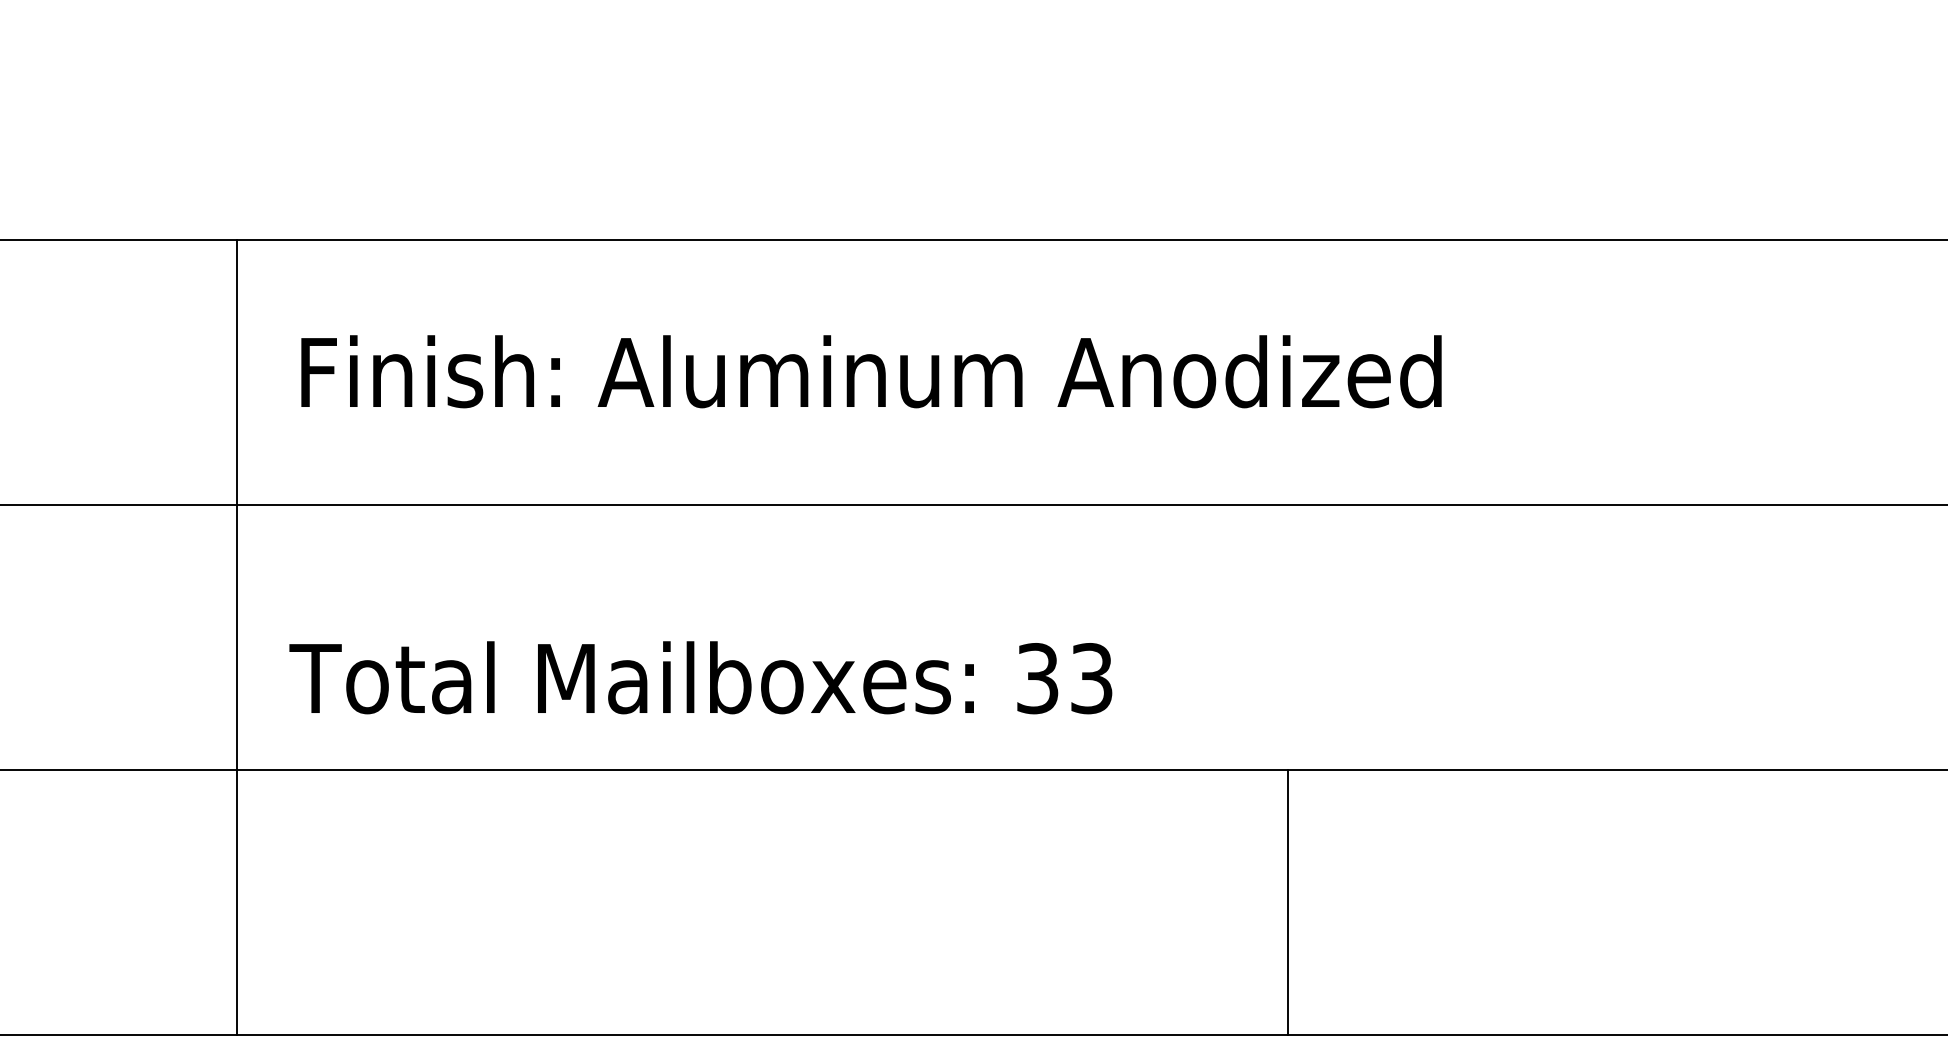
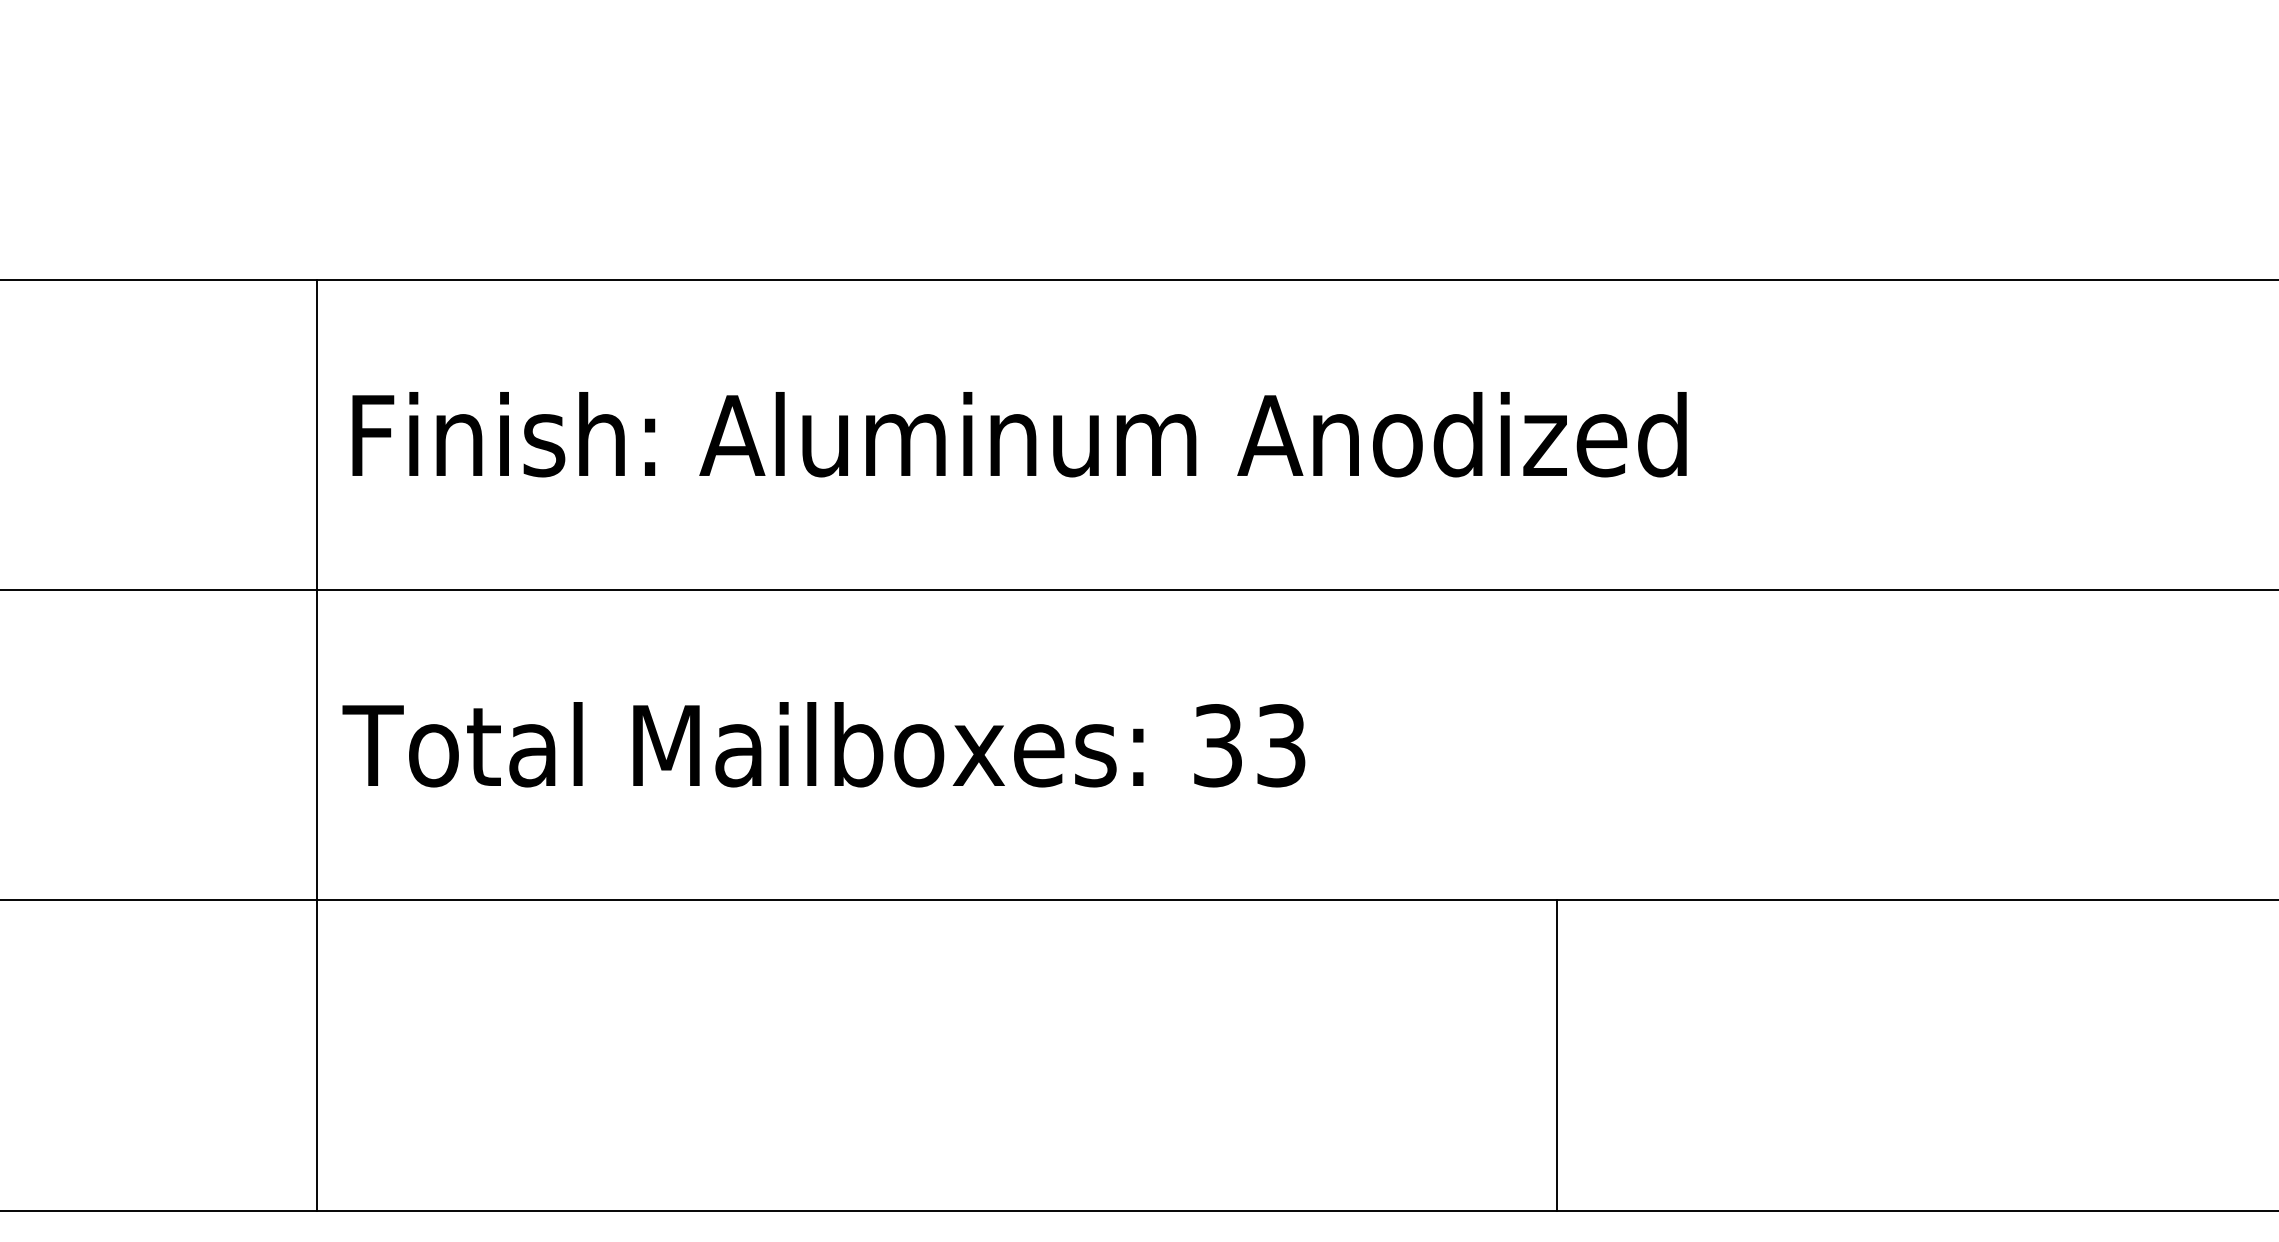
line: (237, 637) -> (316, 745), moved
text: (700, 677) -> (823, 744), moved
line: (1287, 902) -> (1556, 1055), moved

